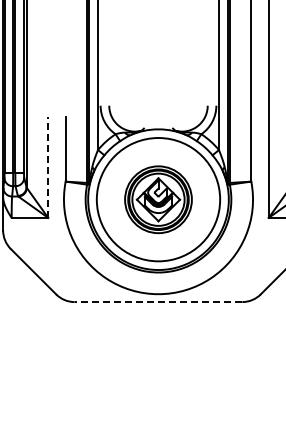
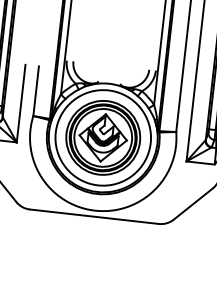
line: (48, 167) -> (21, 103), dashed -> solid
part: (158, 199) -> (103, 137), size x1.43
line: (158, 302) -> (94, 217), dashed -> solid

